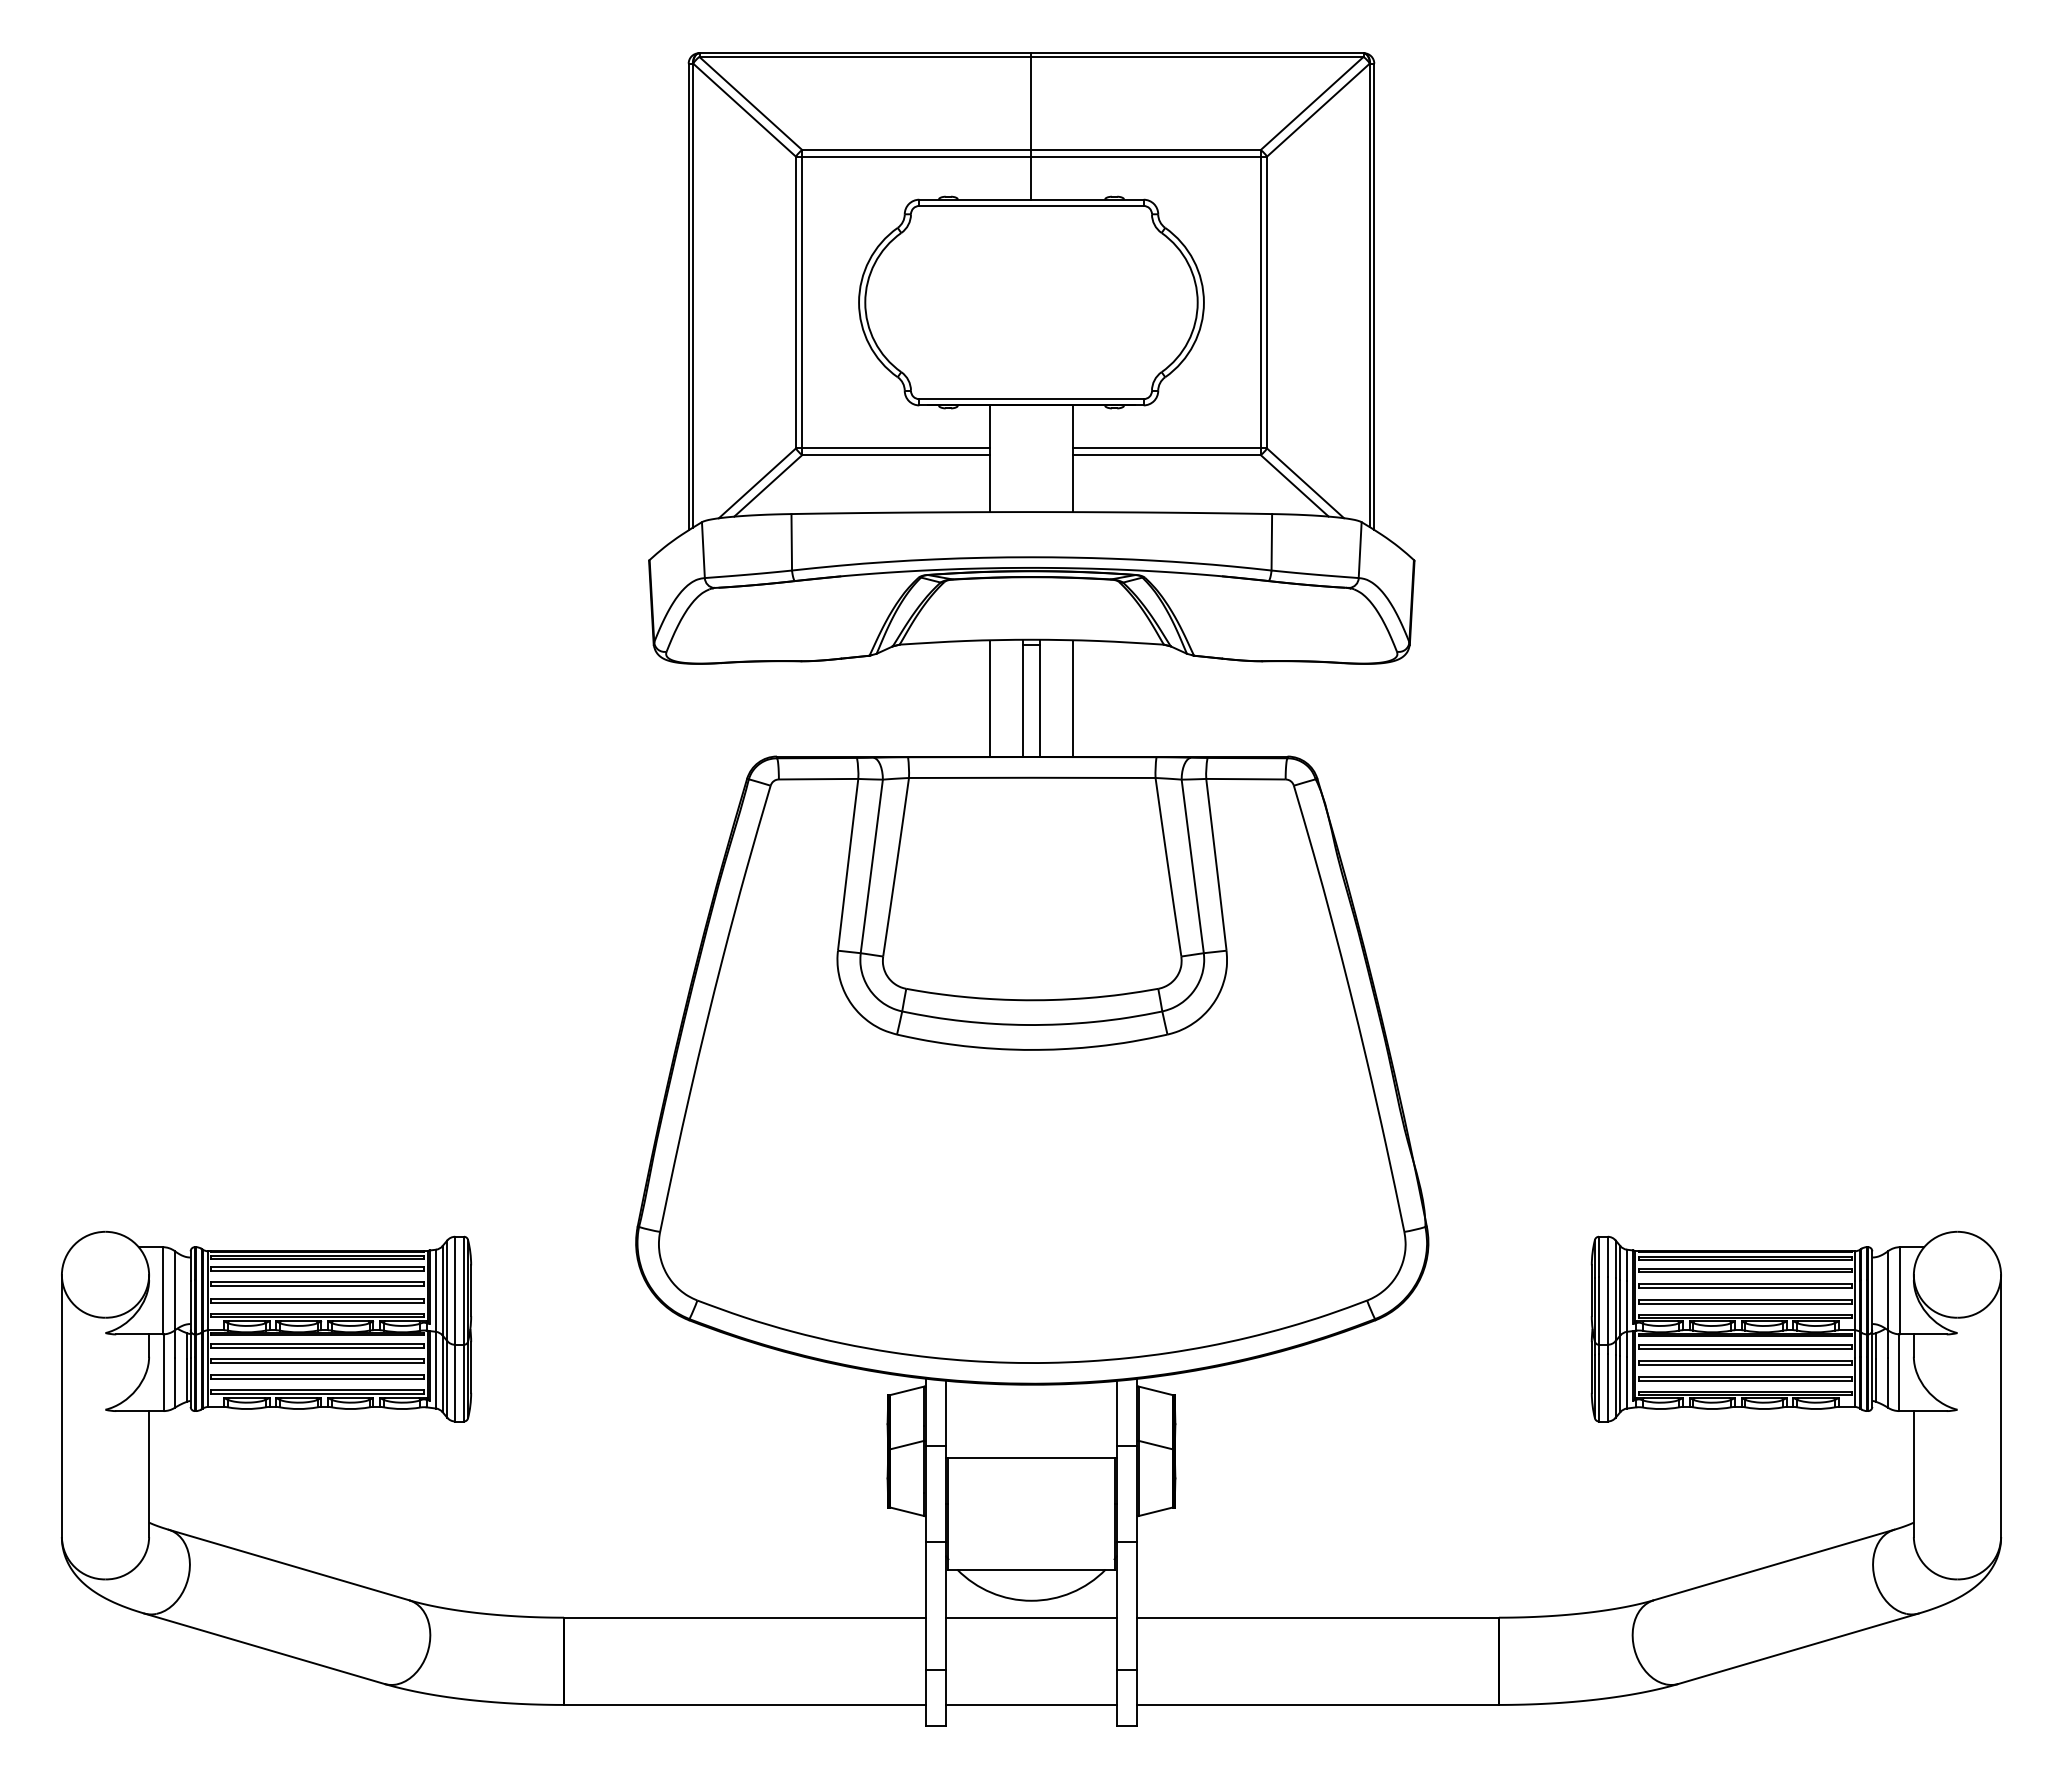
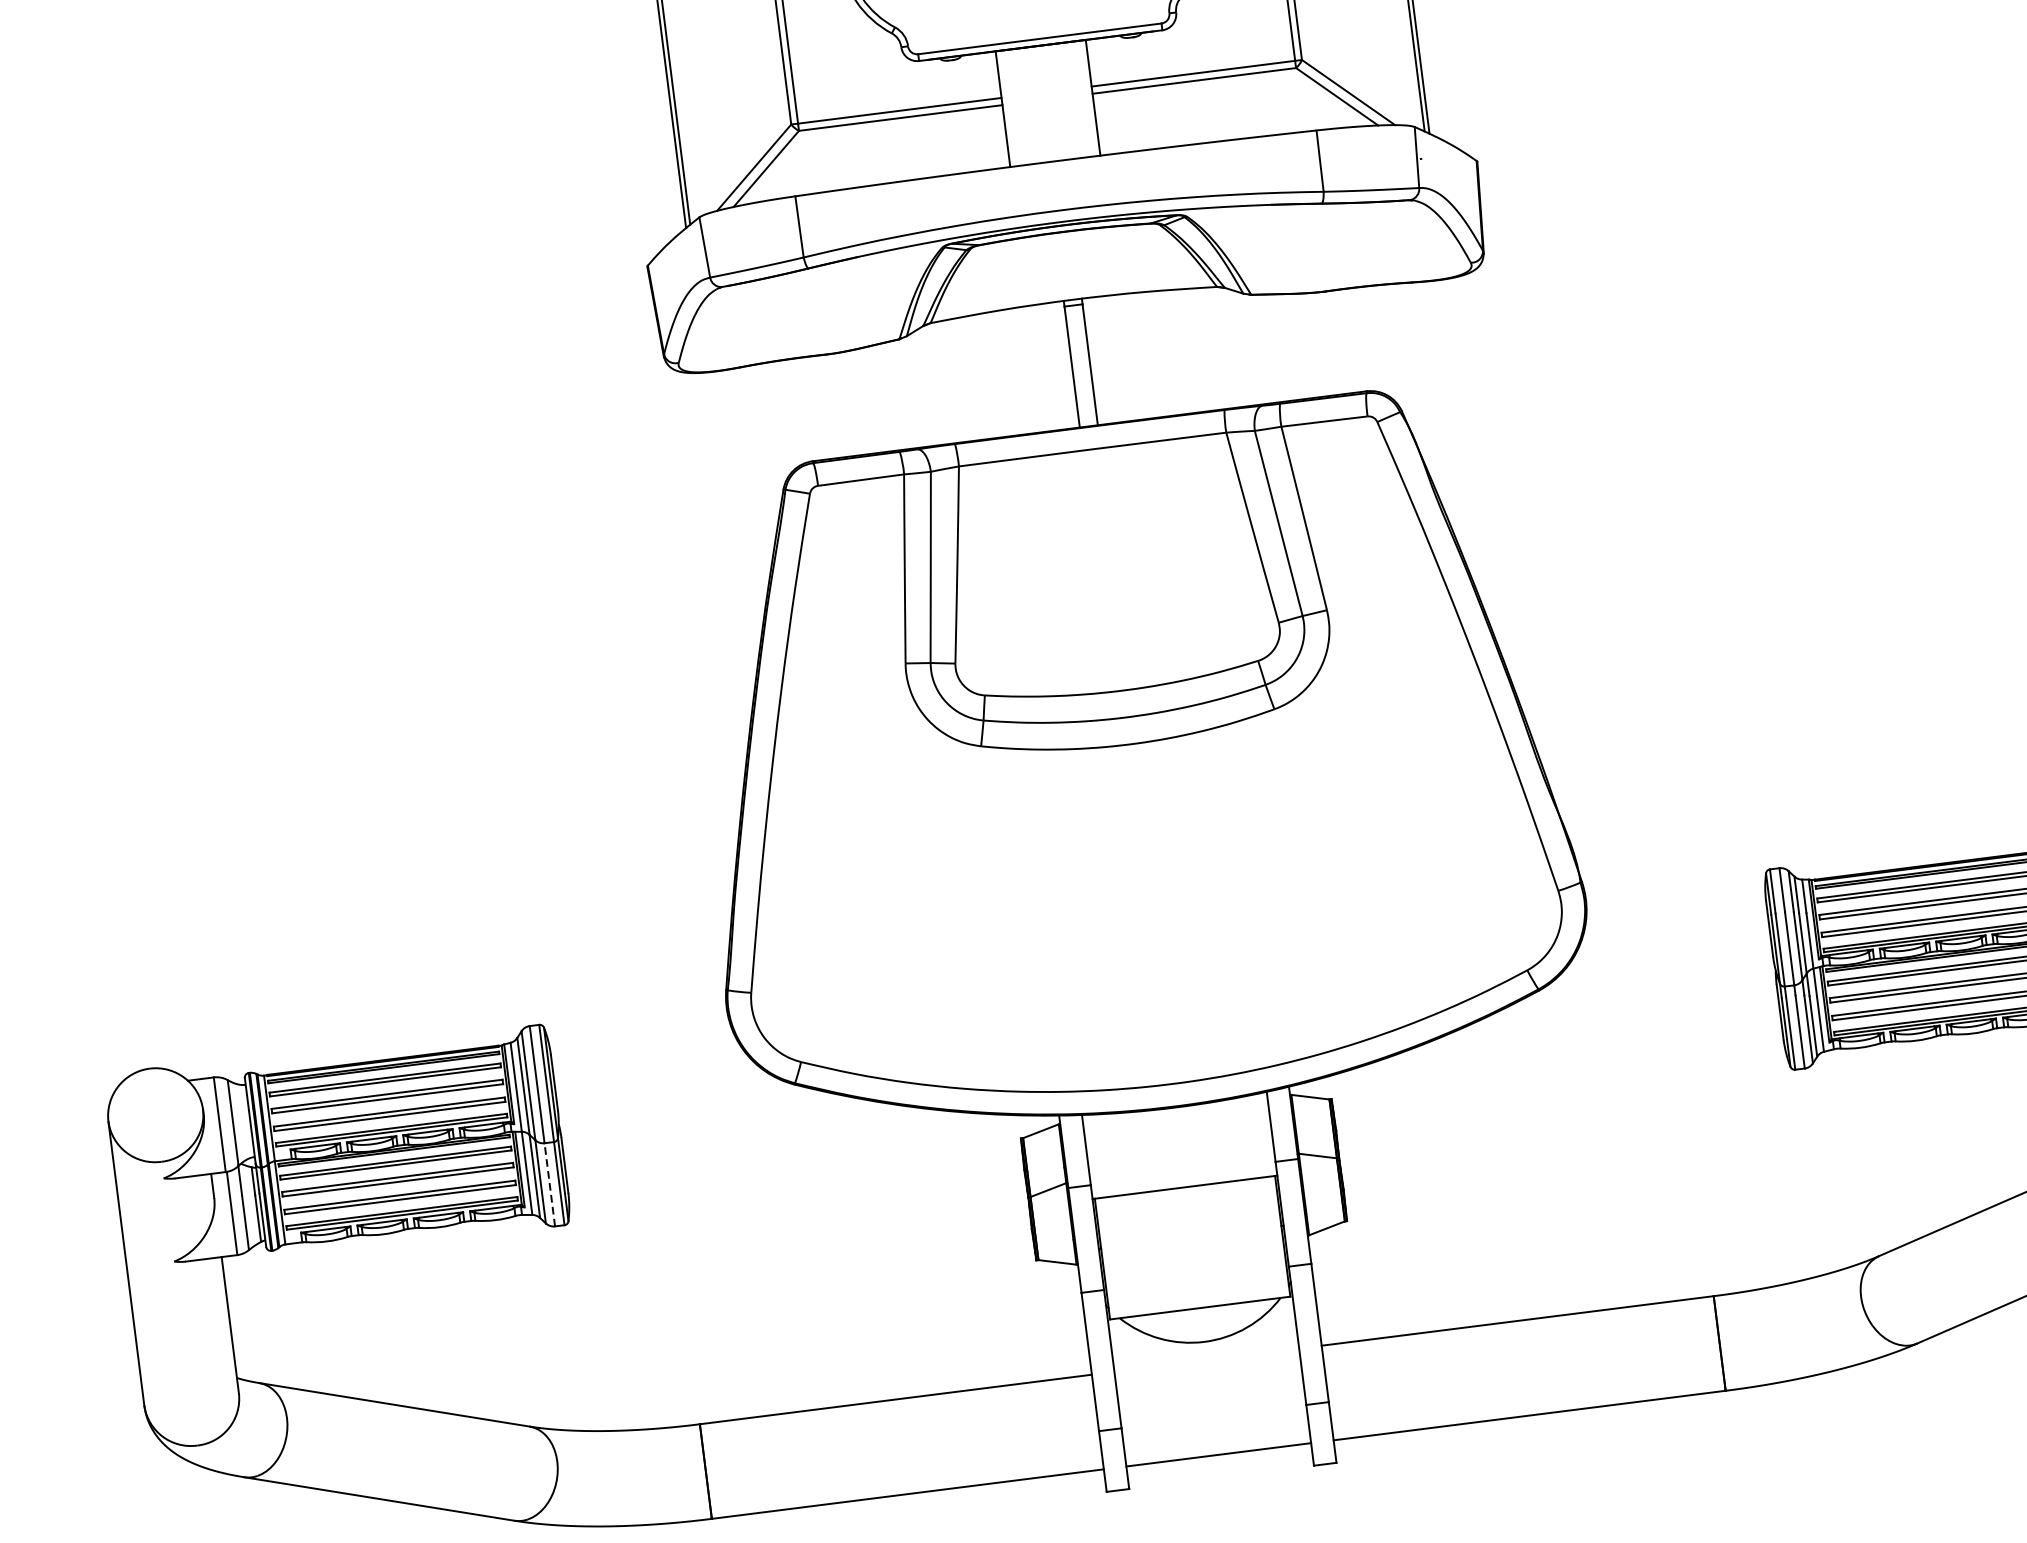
line: (989, 698) -> (1035, 369), removed
line: (1073, 698) -> (1126, 357), removed
line: (455, 1382) -> (549, 1184), solid -> dashed
line: (1031, 1617) -> (1206, 1360), removed

